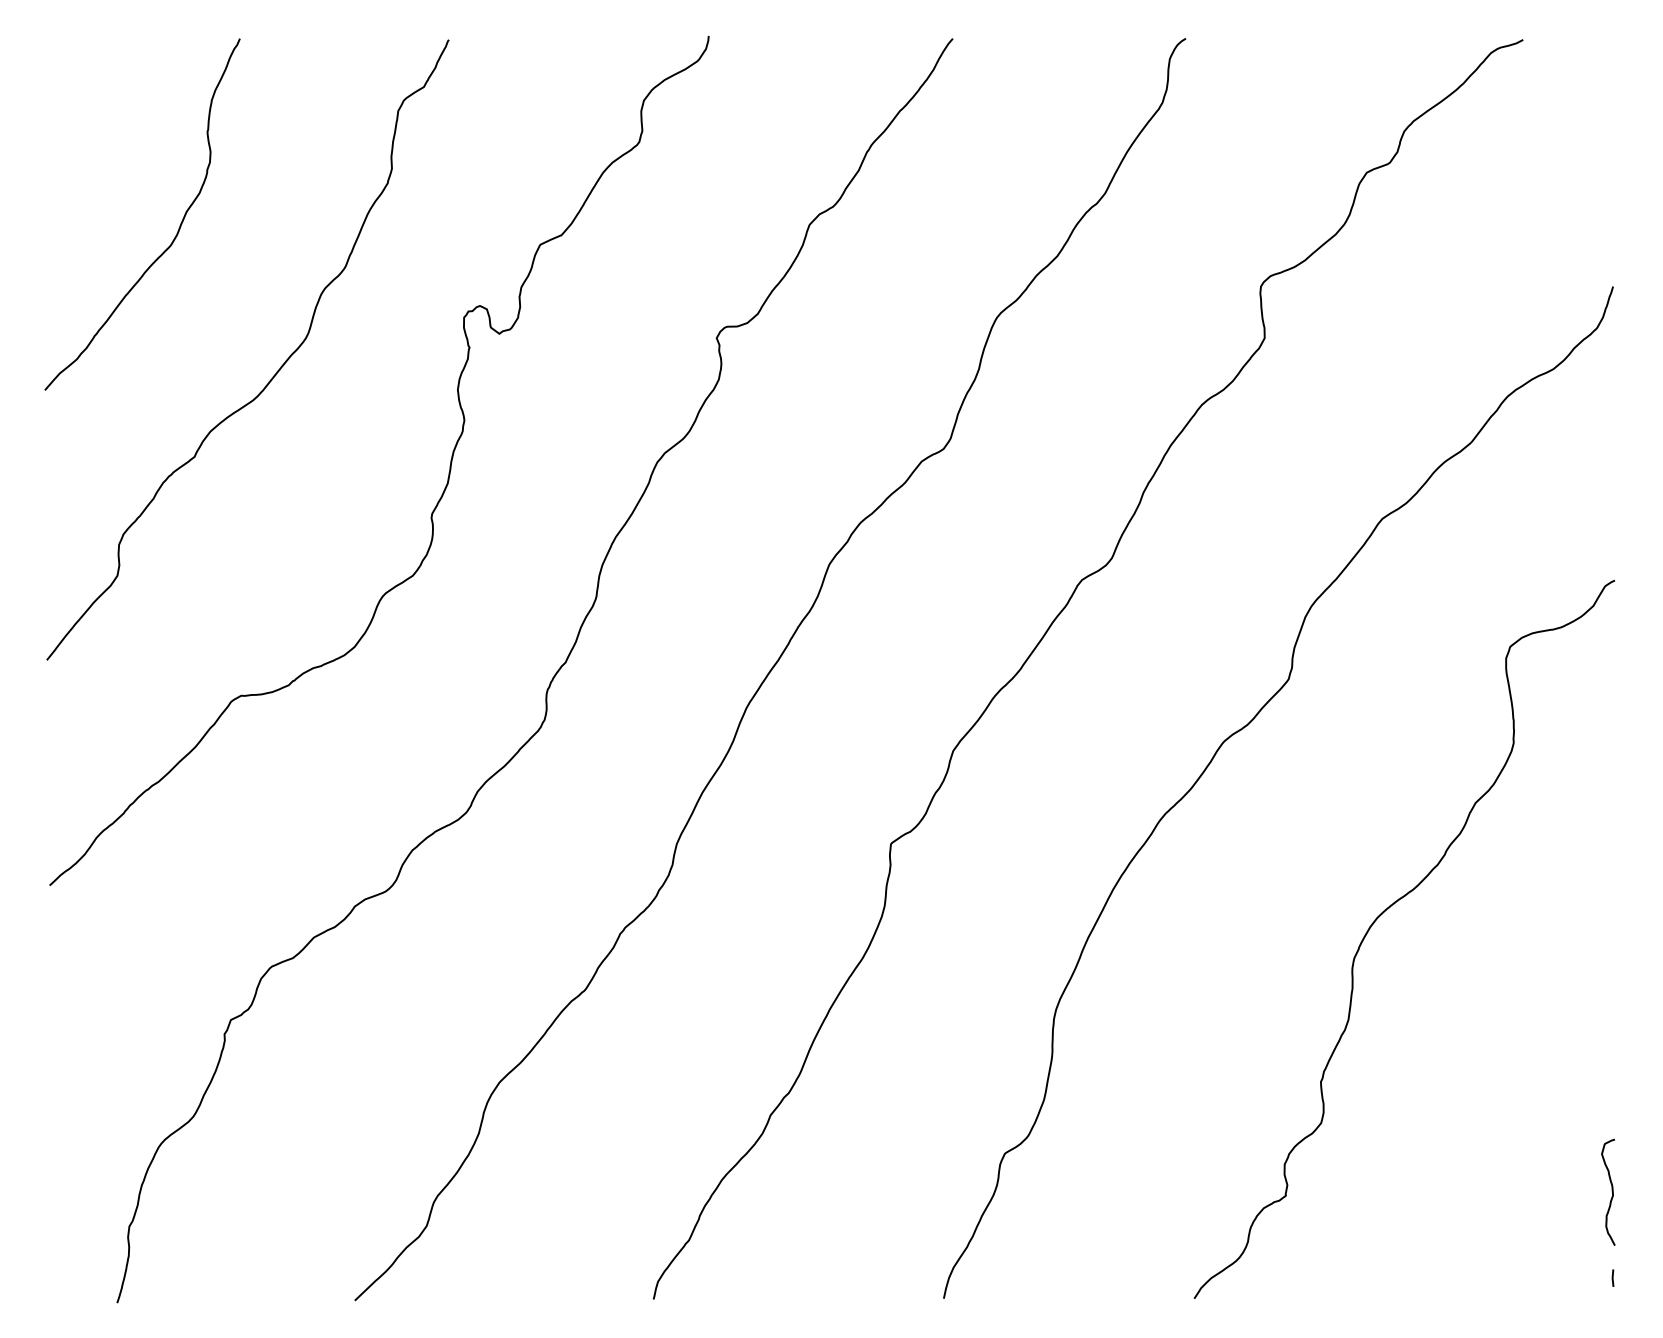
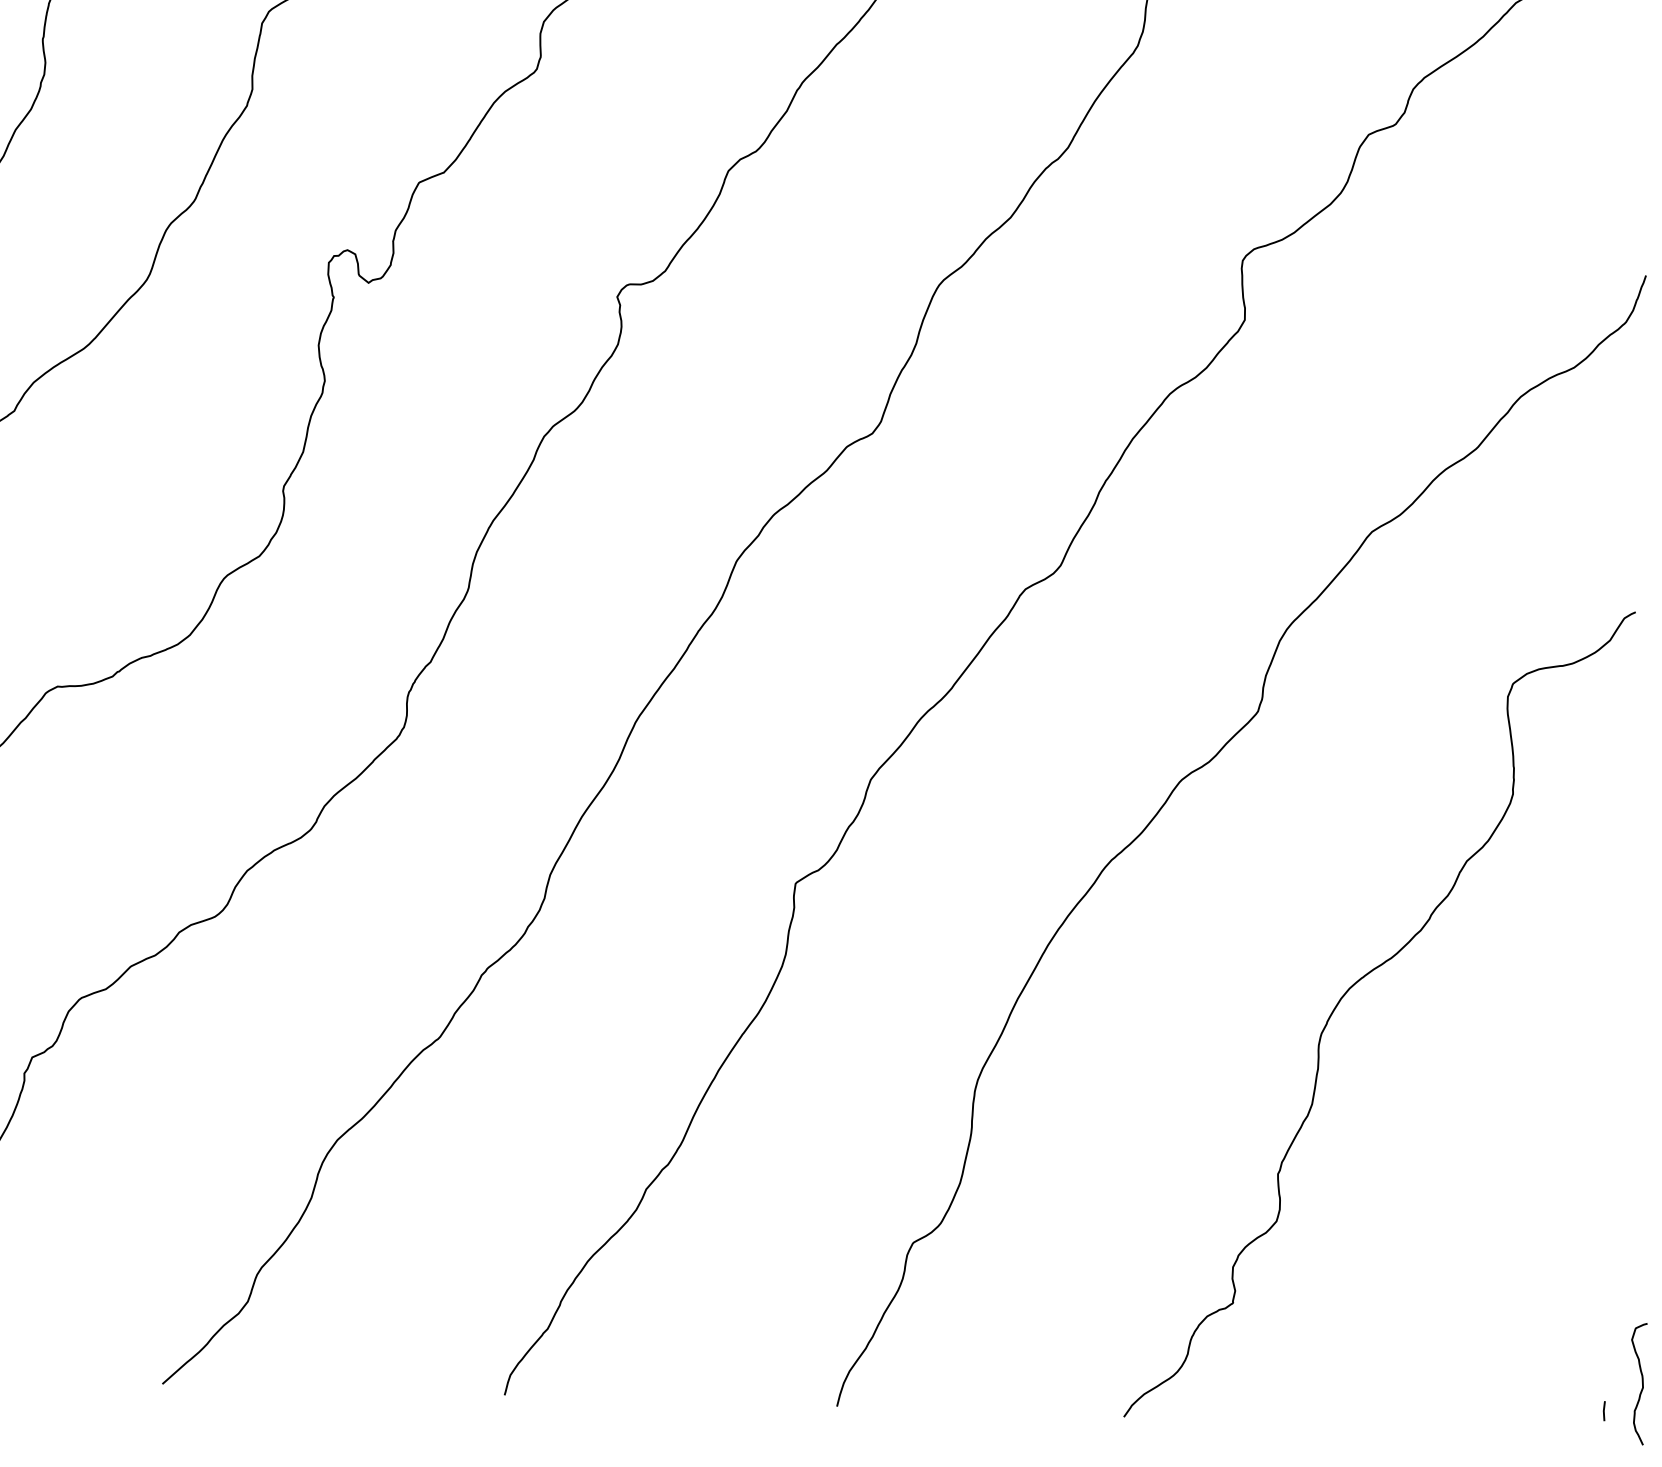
curve: (1611, 1191) -> (1641, 1383), moved

